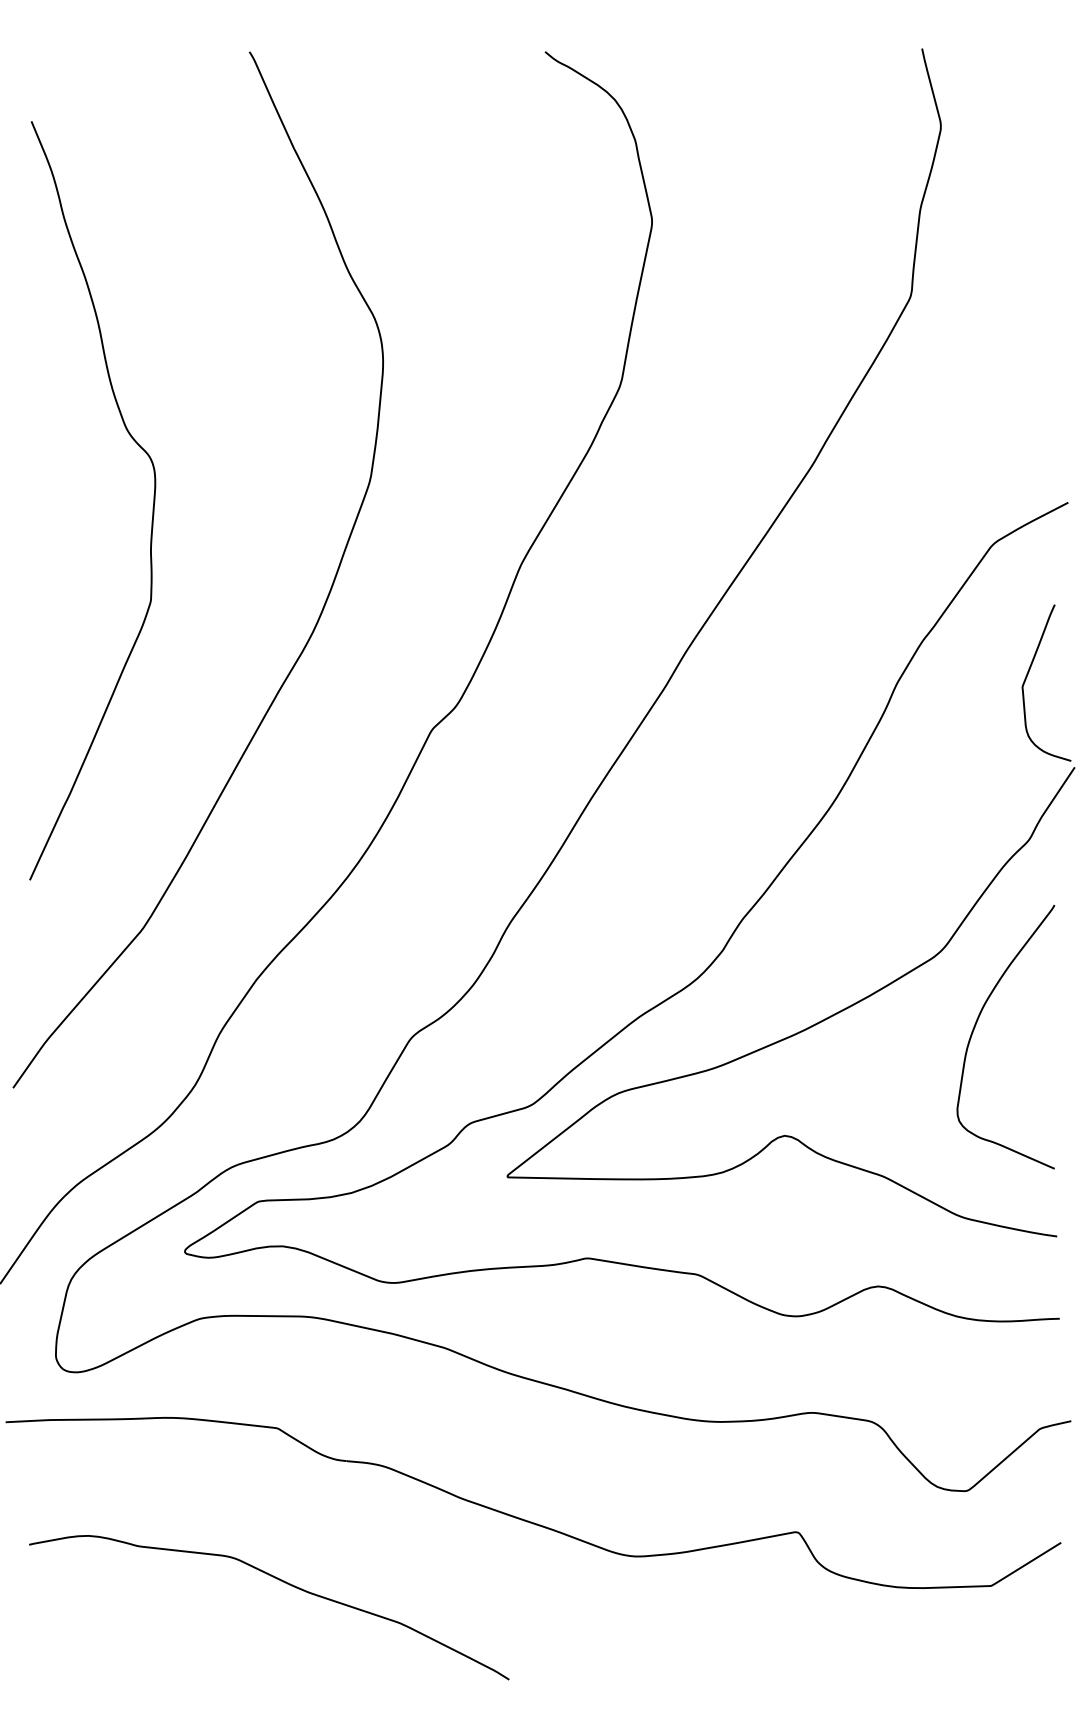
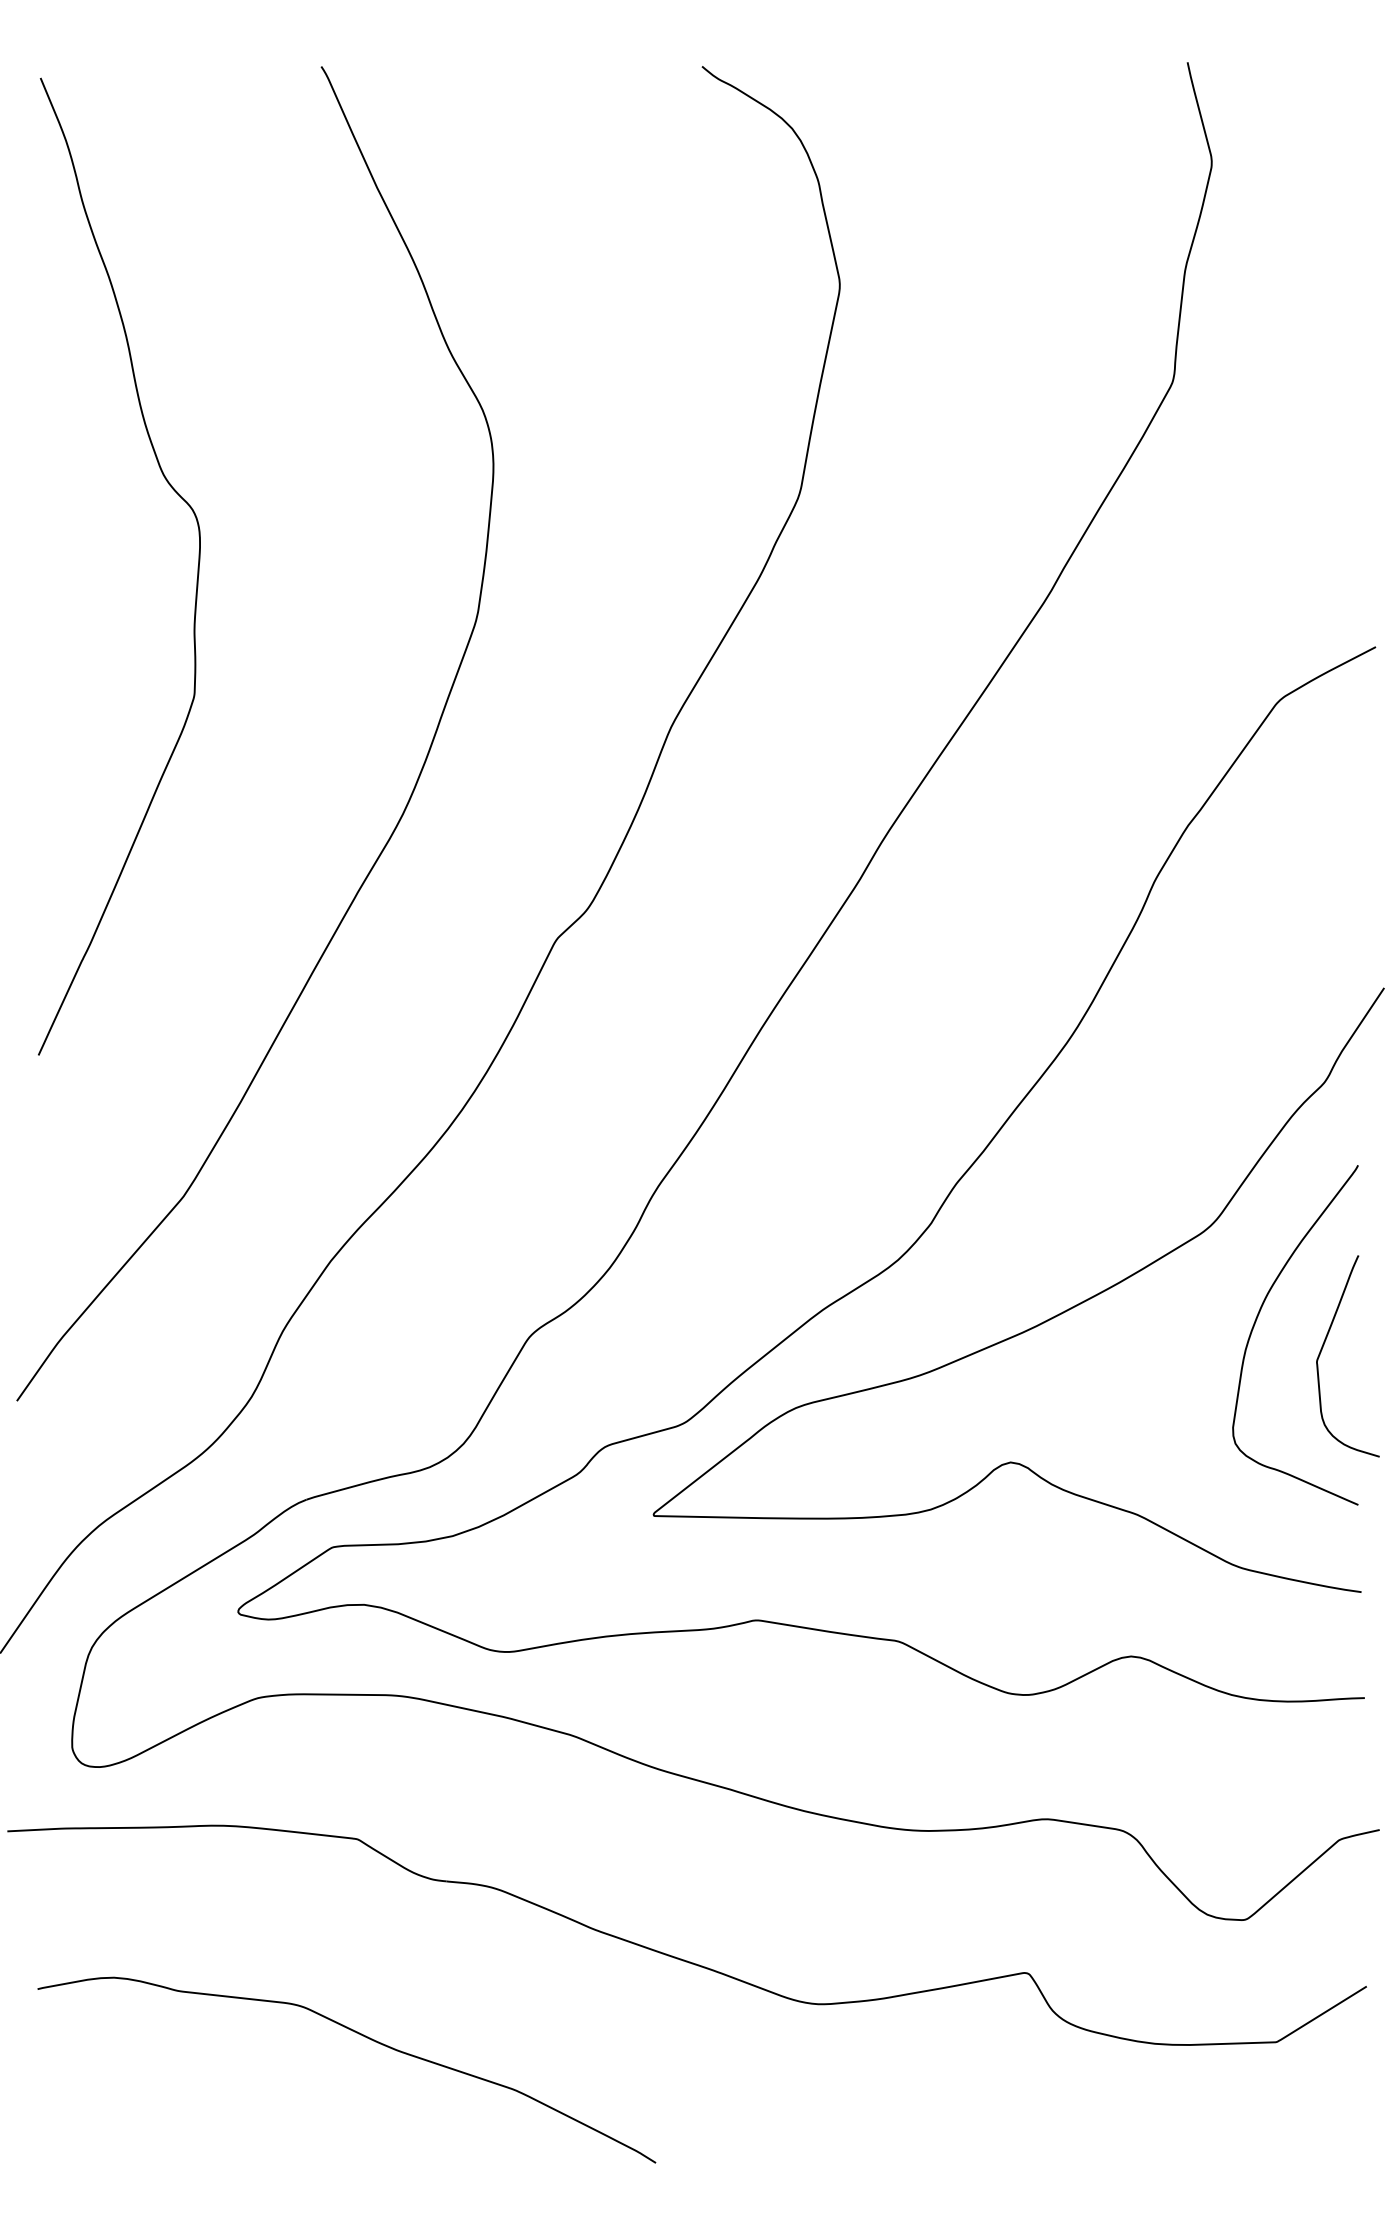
curve: (153, 500) -> (197, 566), moved
curve: (1028, 674) -> (1324, 1345), moved

